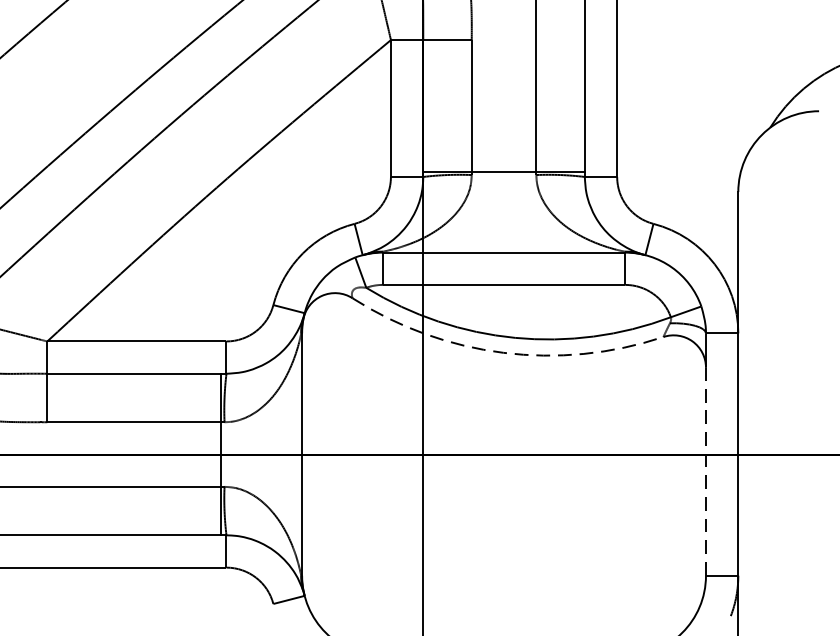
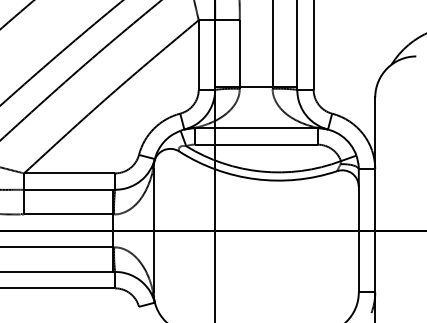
arc: (502, 353) -> (255, 179), dashed -> solid
line: (705, 471) -> (358, 239), dashed -> solid

